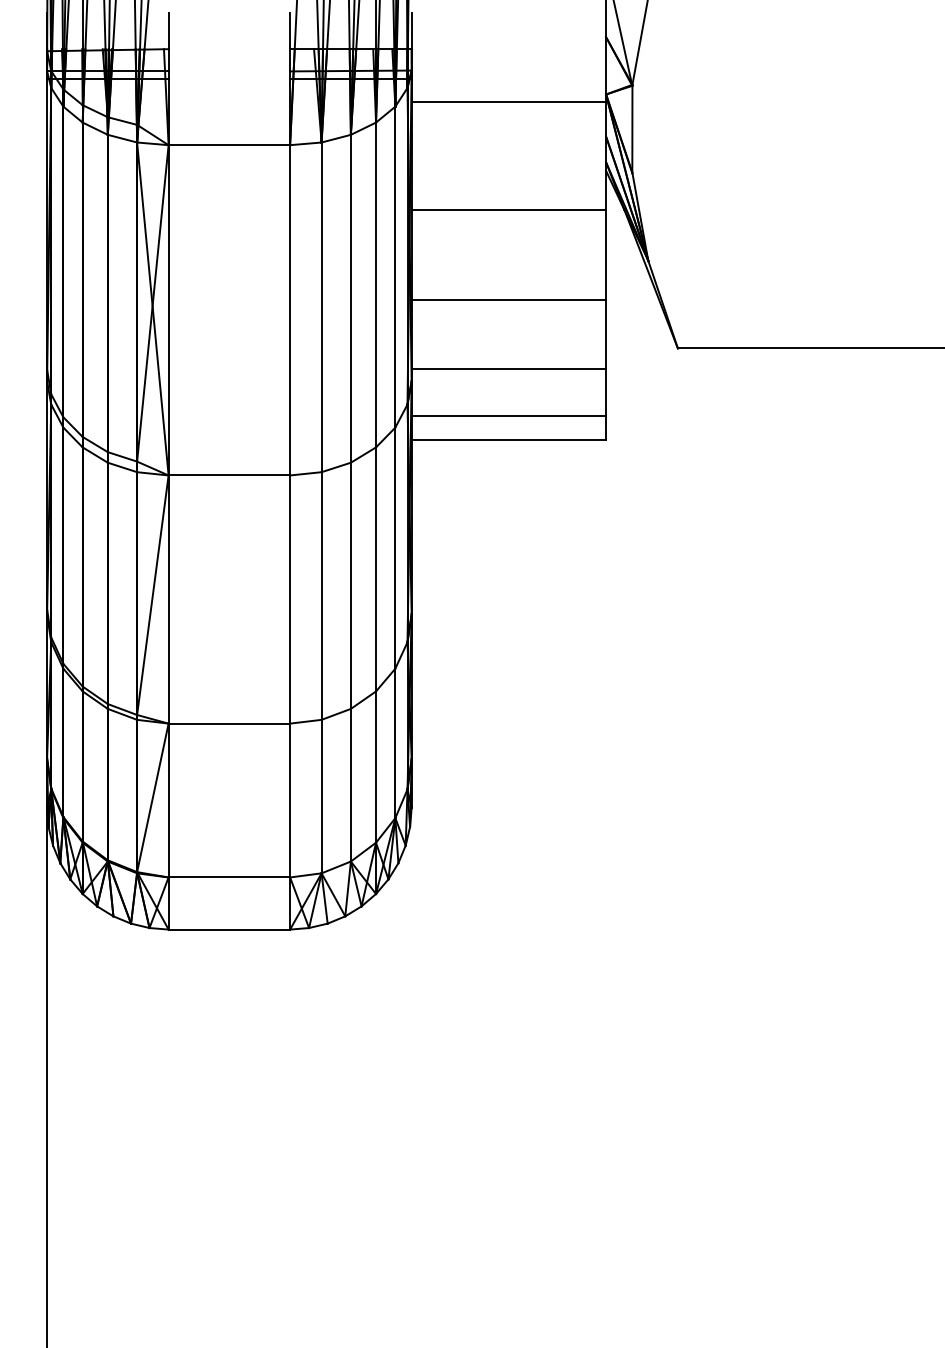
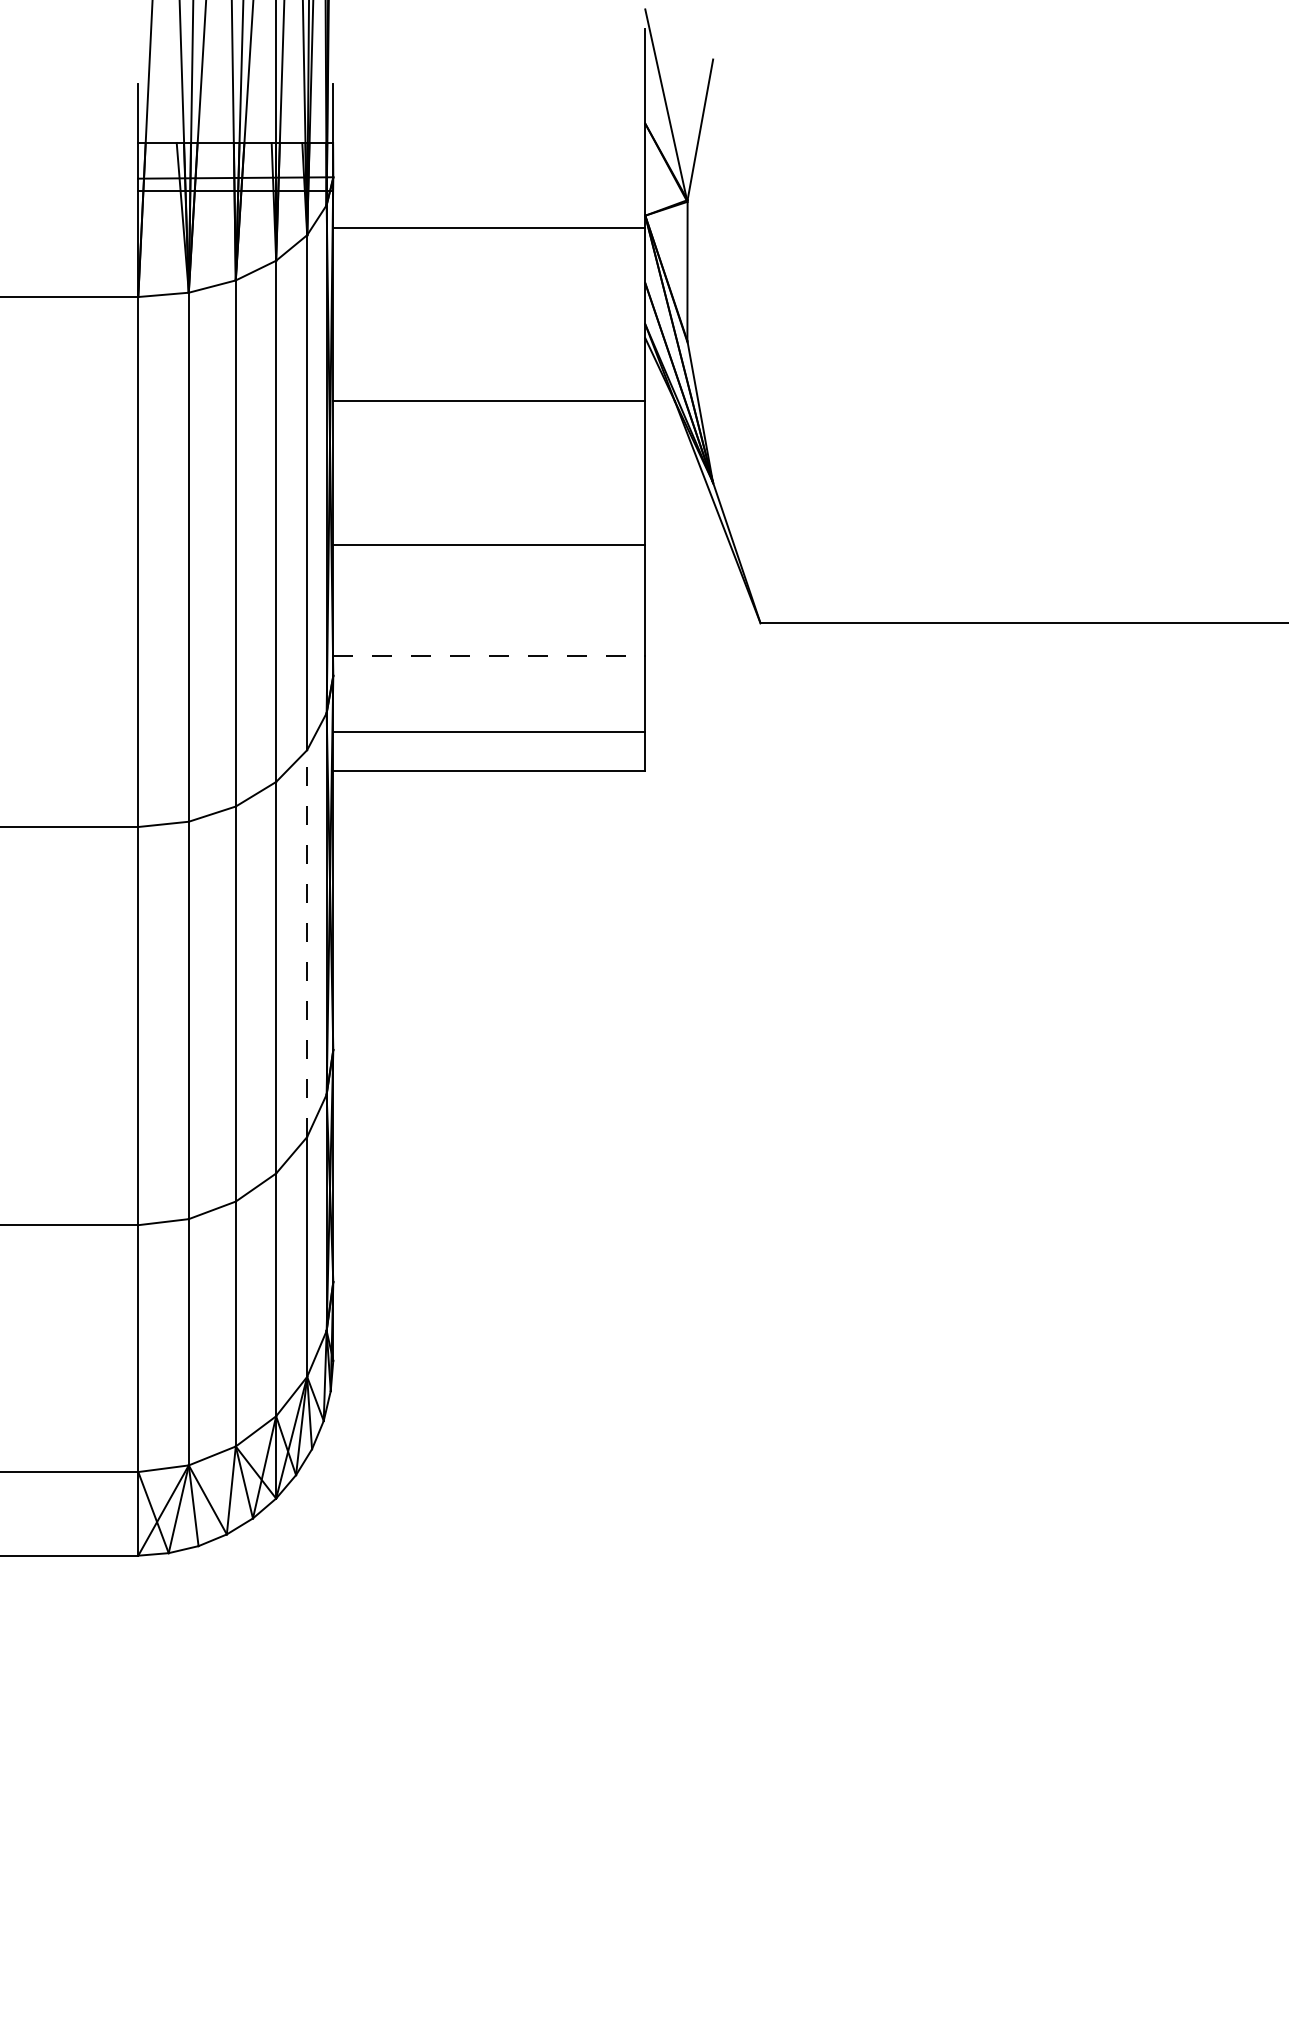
line: (509, 369) -> (490, 656), solid -> dashed
line: (395, 548) -> (307, 944), solid -> dashed

